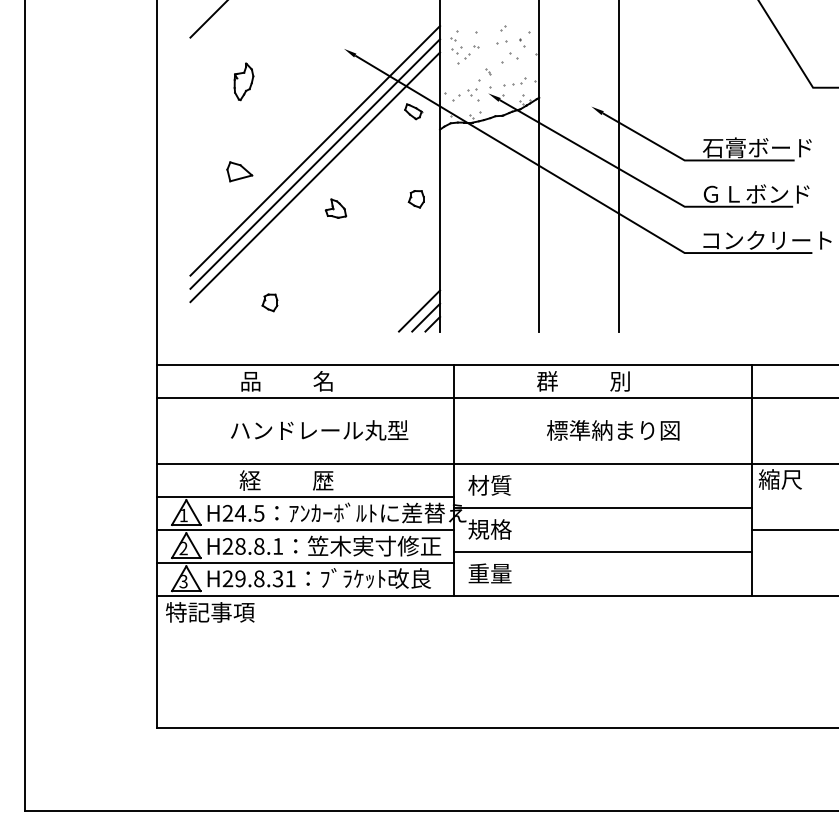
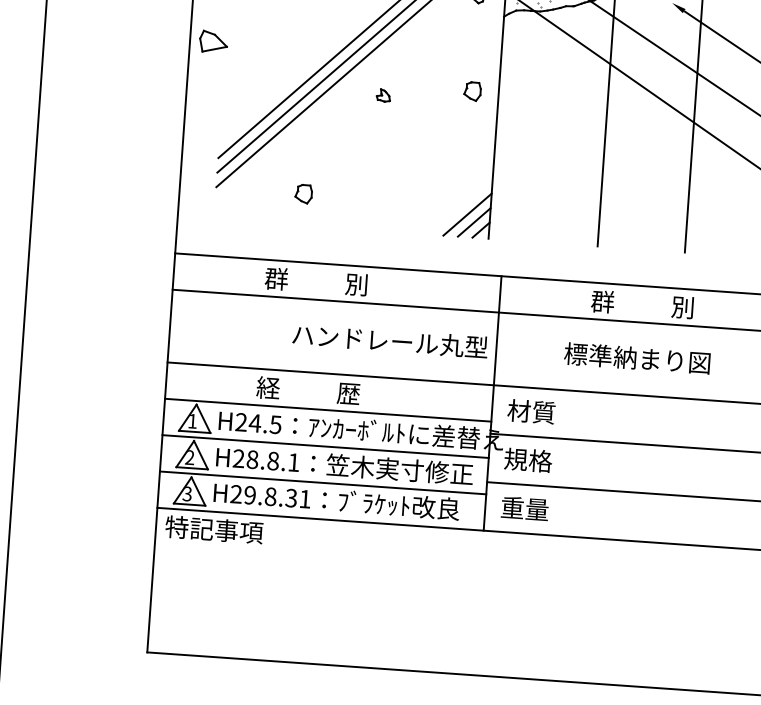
part: (239, 171) -> (213, 41), moved
part: (335, 208) -> (383, 95), size x0.6
text: (286, 381) -> (315, 281), 品          名 -> 群          別
text: (319, 430) -> (390, 341), moved
text: (613, 430) -> (637, 358), moved

